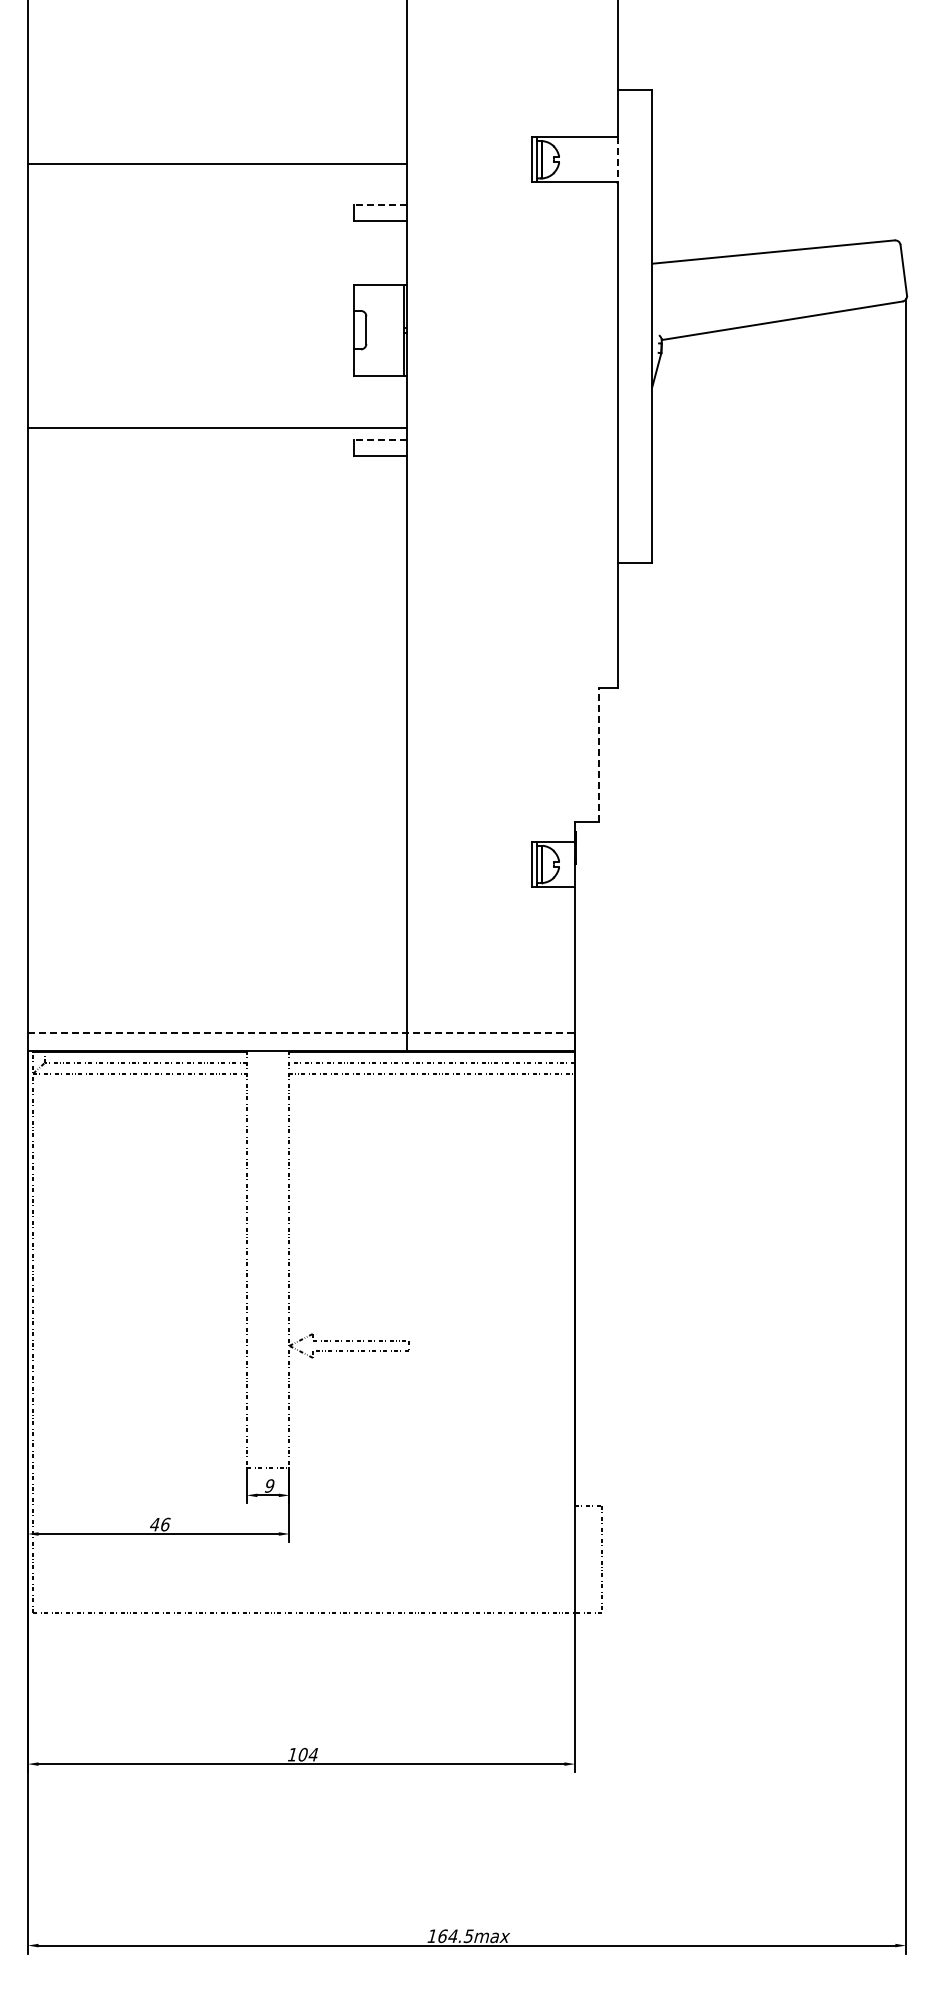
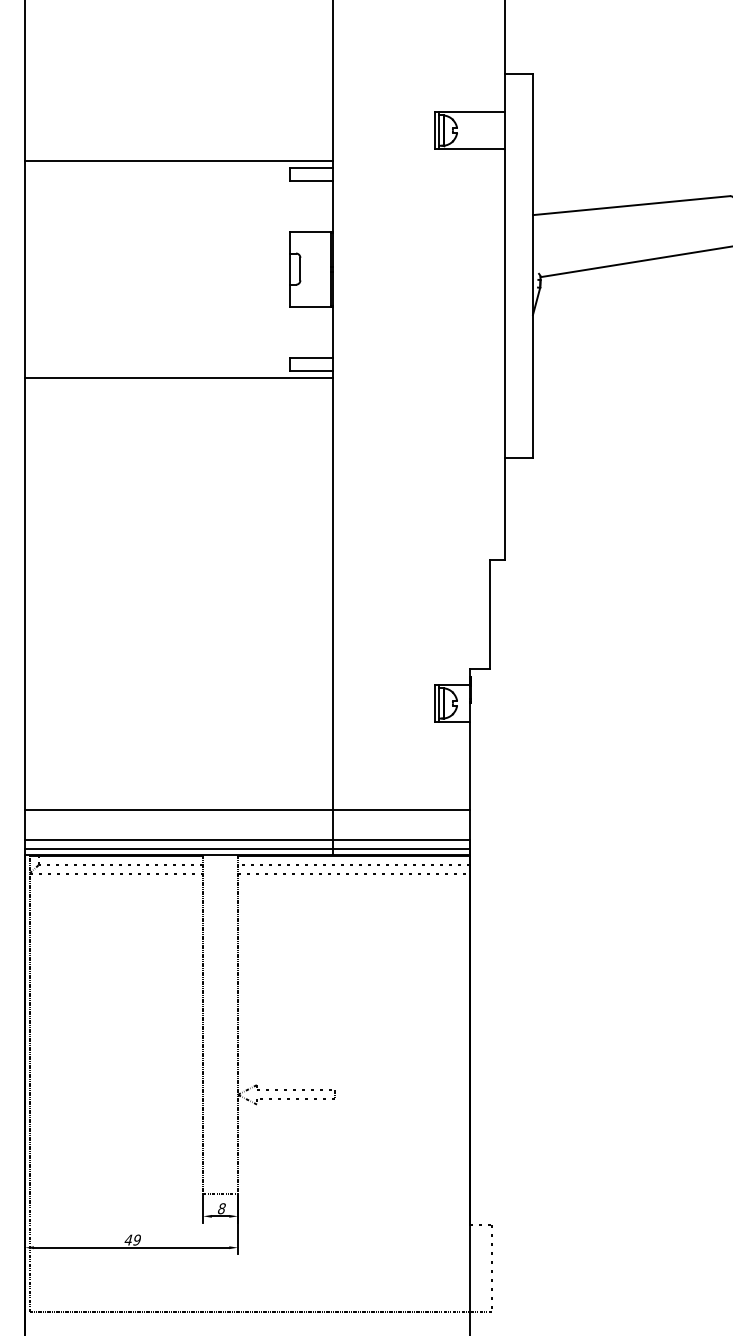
line: (617, 159) -> (504, 130), dashed -> solid
line: (216, 164) -> (178, 161), moved
line: (380, 205) -> (311, 167), dashed -> solid
line: (216, 428) -> (178, 378), moved
line: (380, 440) -> (311, 358), dashed -> solid
line: (599, 754) -> (489, 614), dashed -> solid
line: (301, 995) -> (247, 809), added
line: (301, 1032) -> (247, 840), dashed -> solid
line: (301, 1043) -> (247, 849), added
text: (269, 1485) -> (221, 1208), 9 -> 8
text: (165, 1524) -> (137, 1240), 46 -> 49

